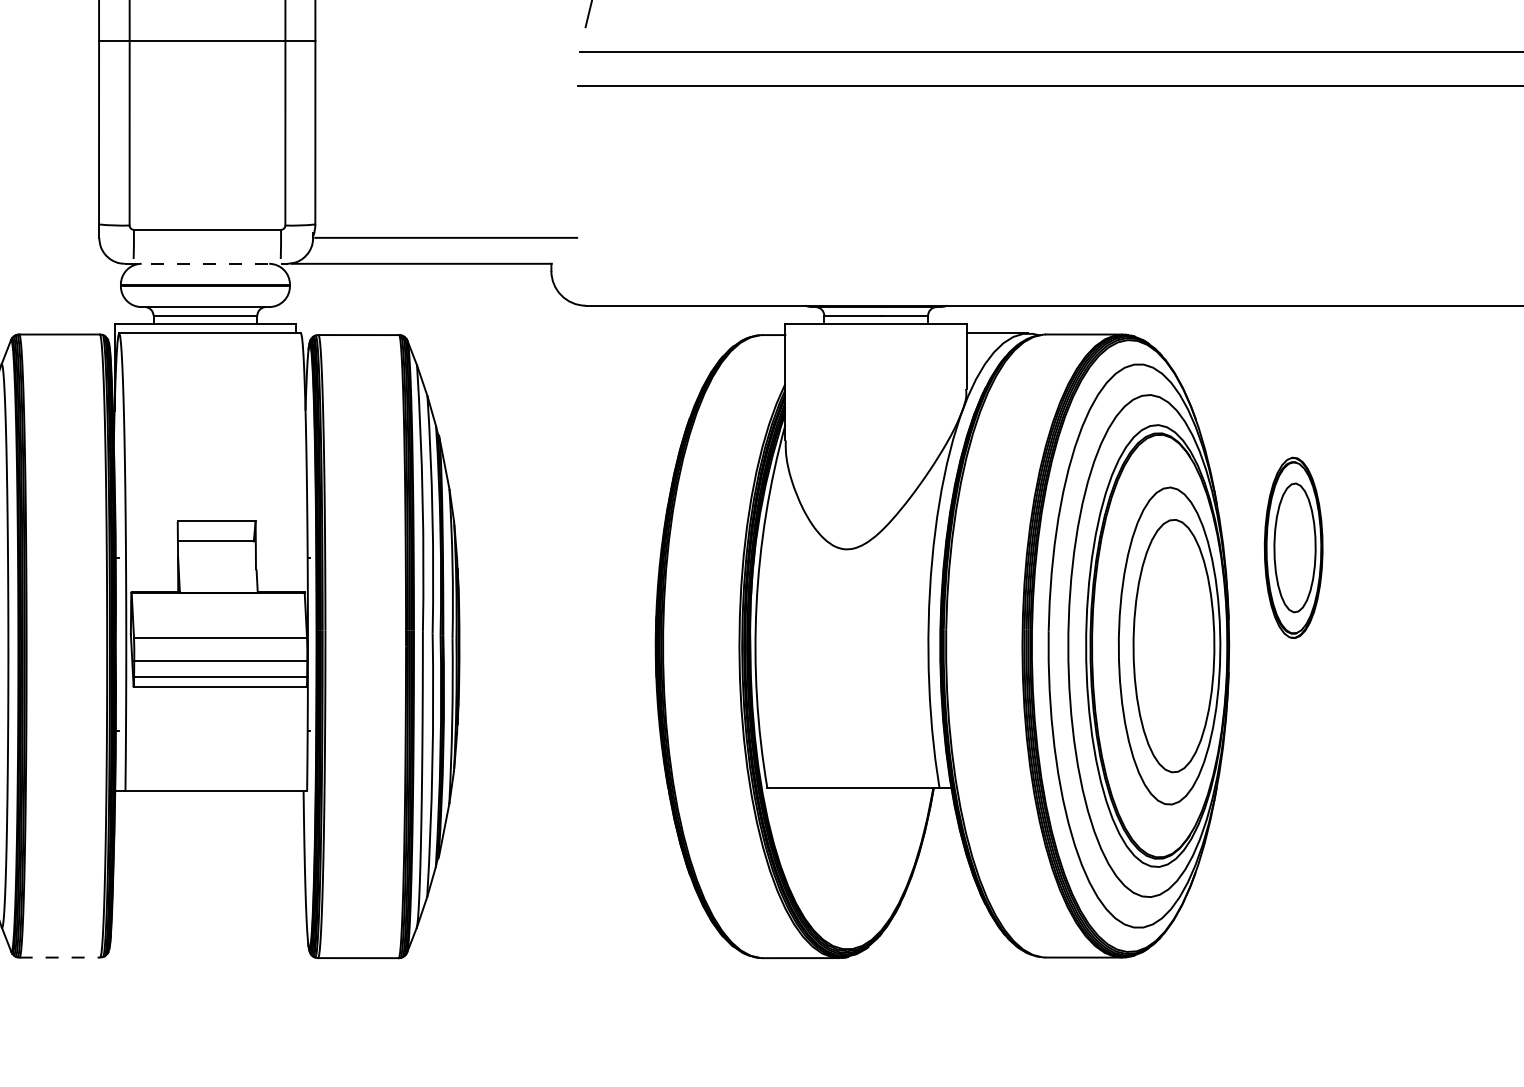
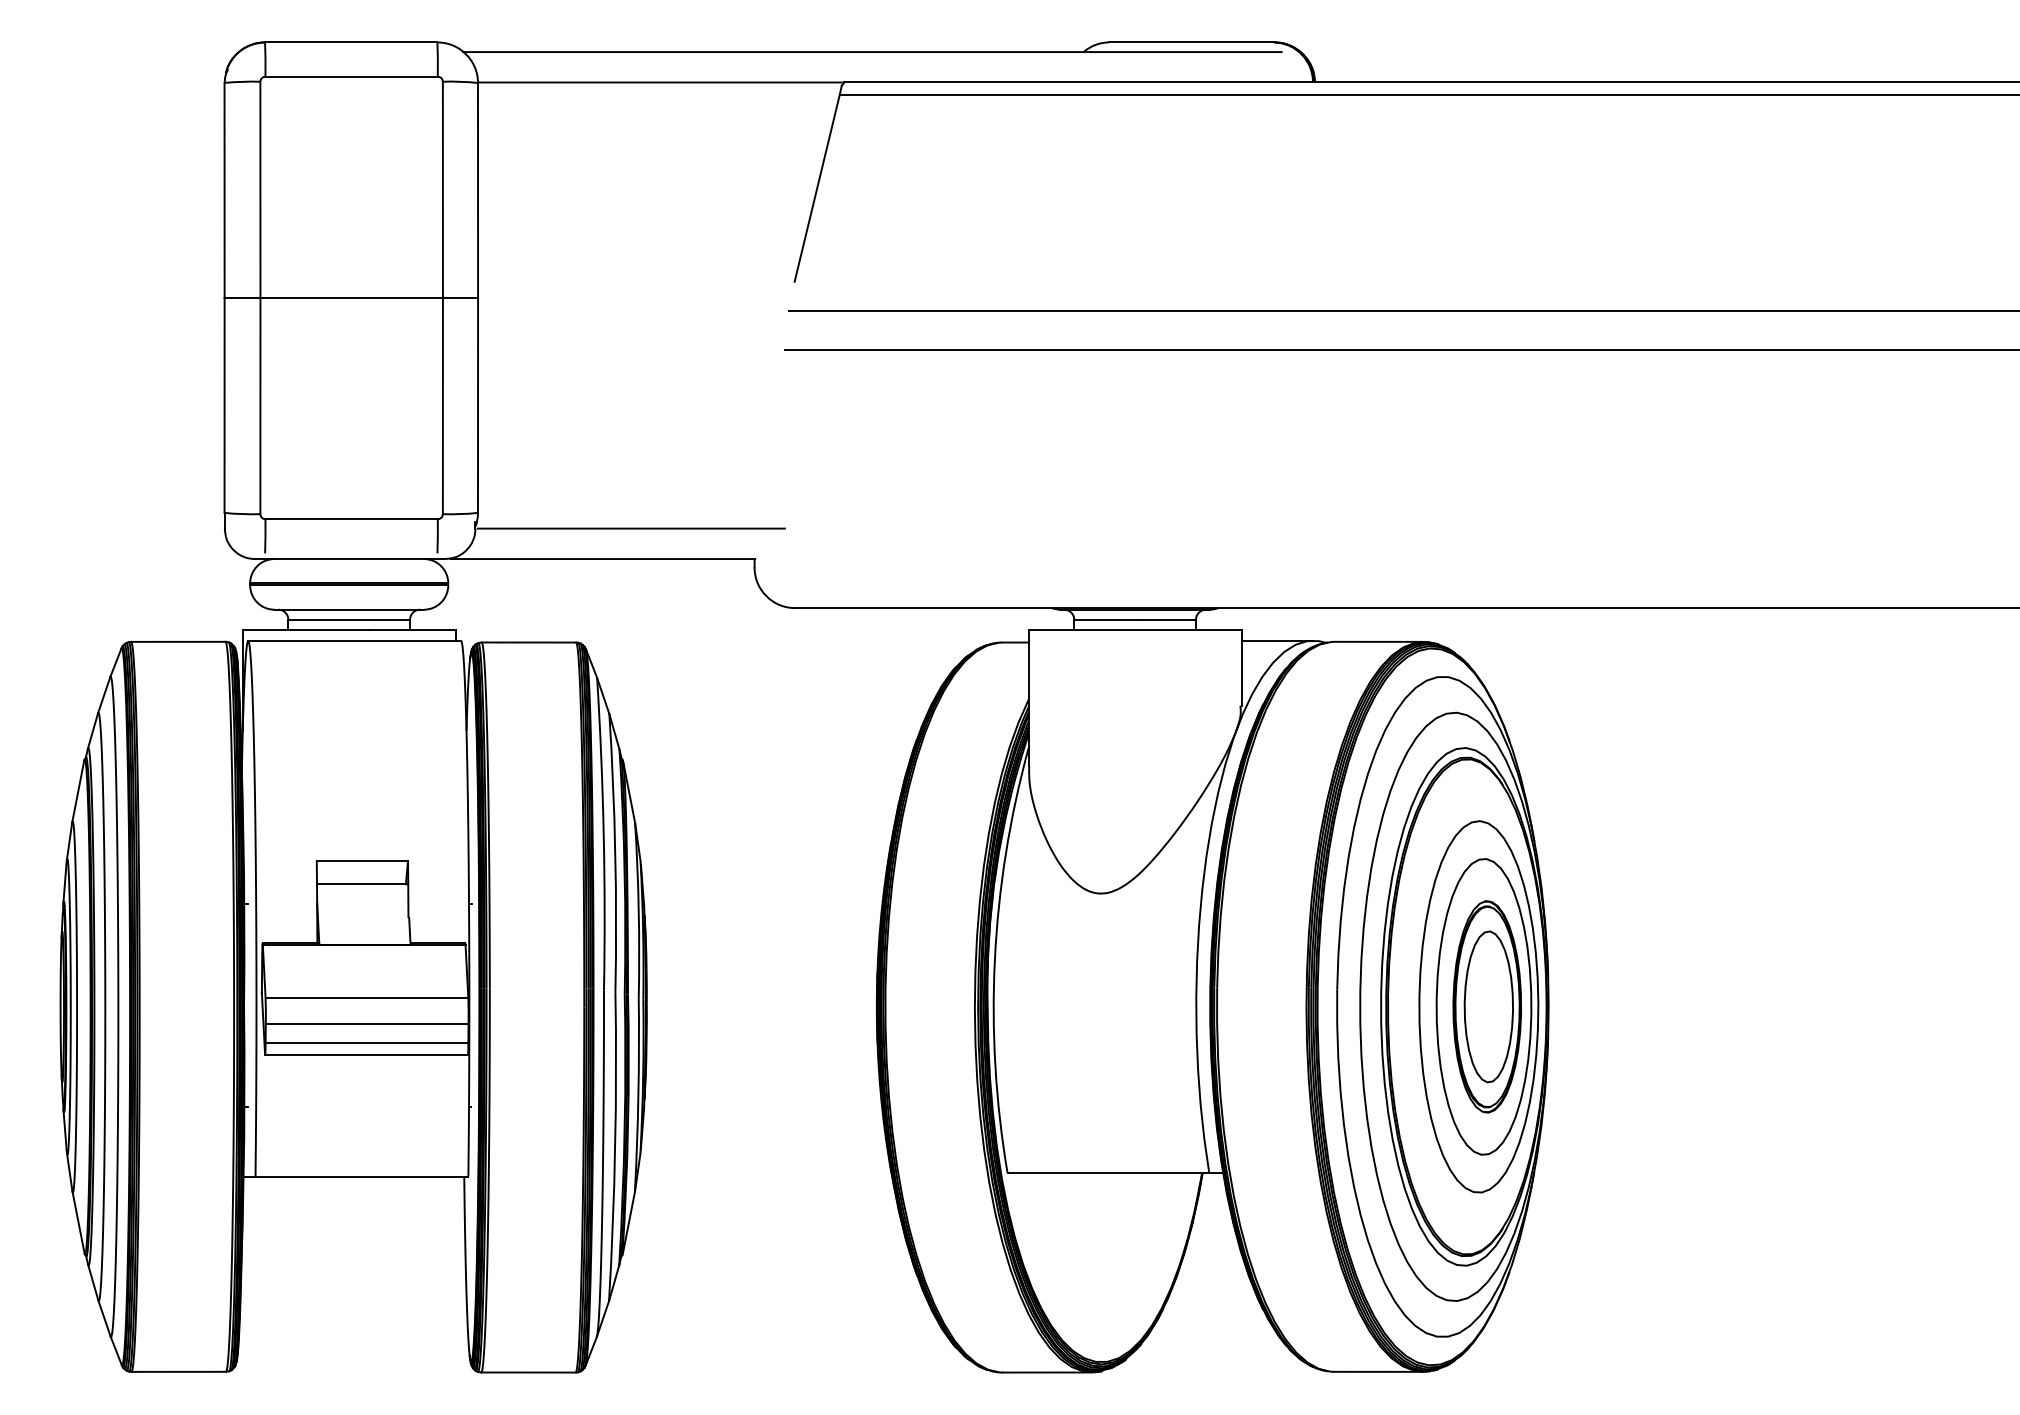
line: (206, 264) -> (350, 559), dashed -> solid
part: (1293, 547) -> (1486, 1006), moved
line: (60, 957) -> (179, 1371), dashed -> solid

